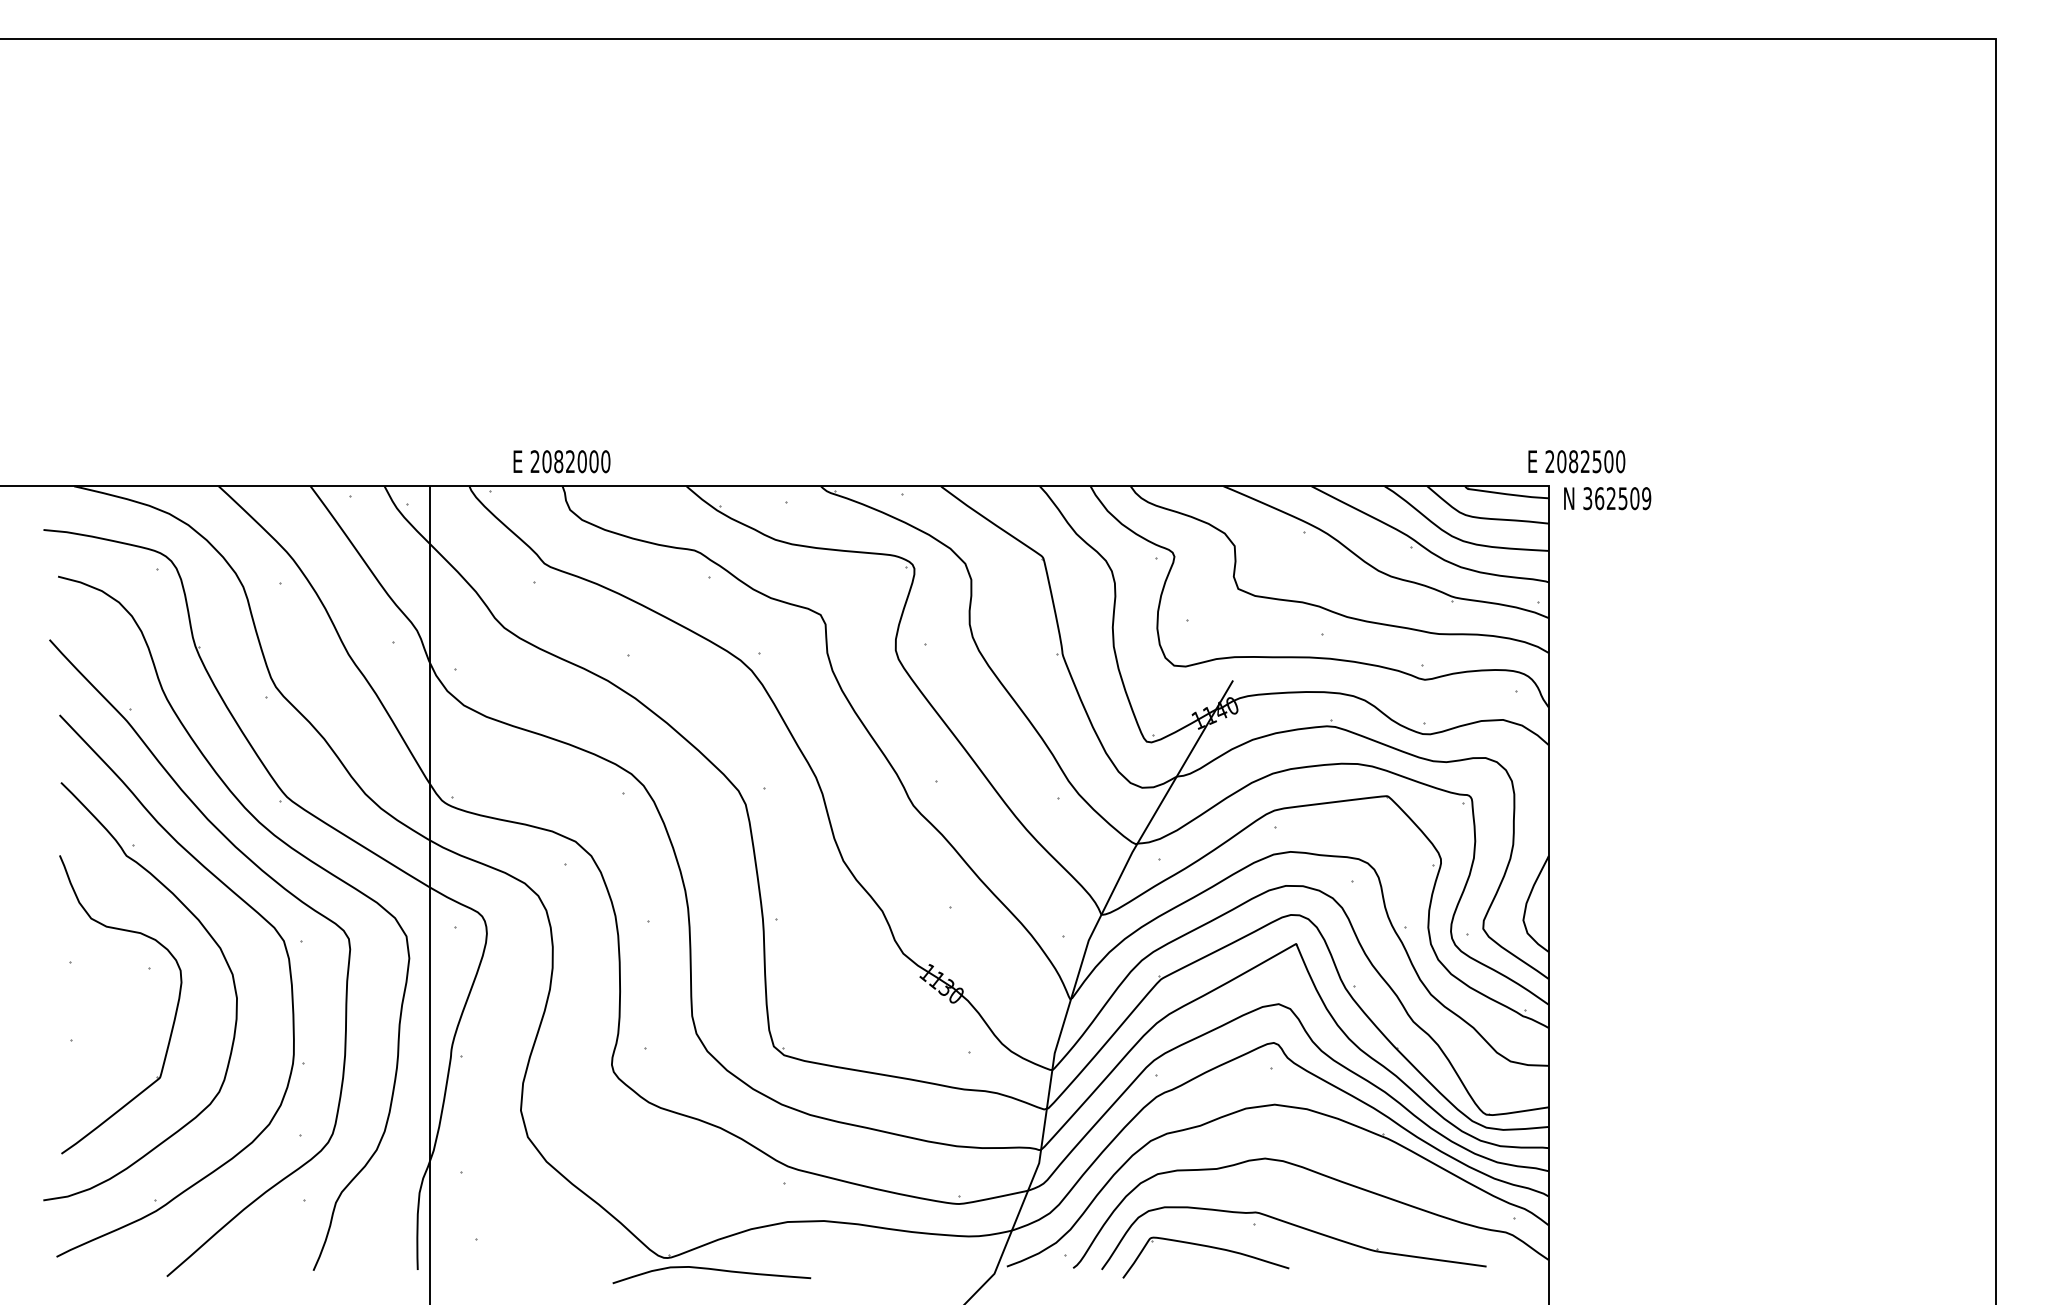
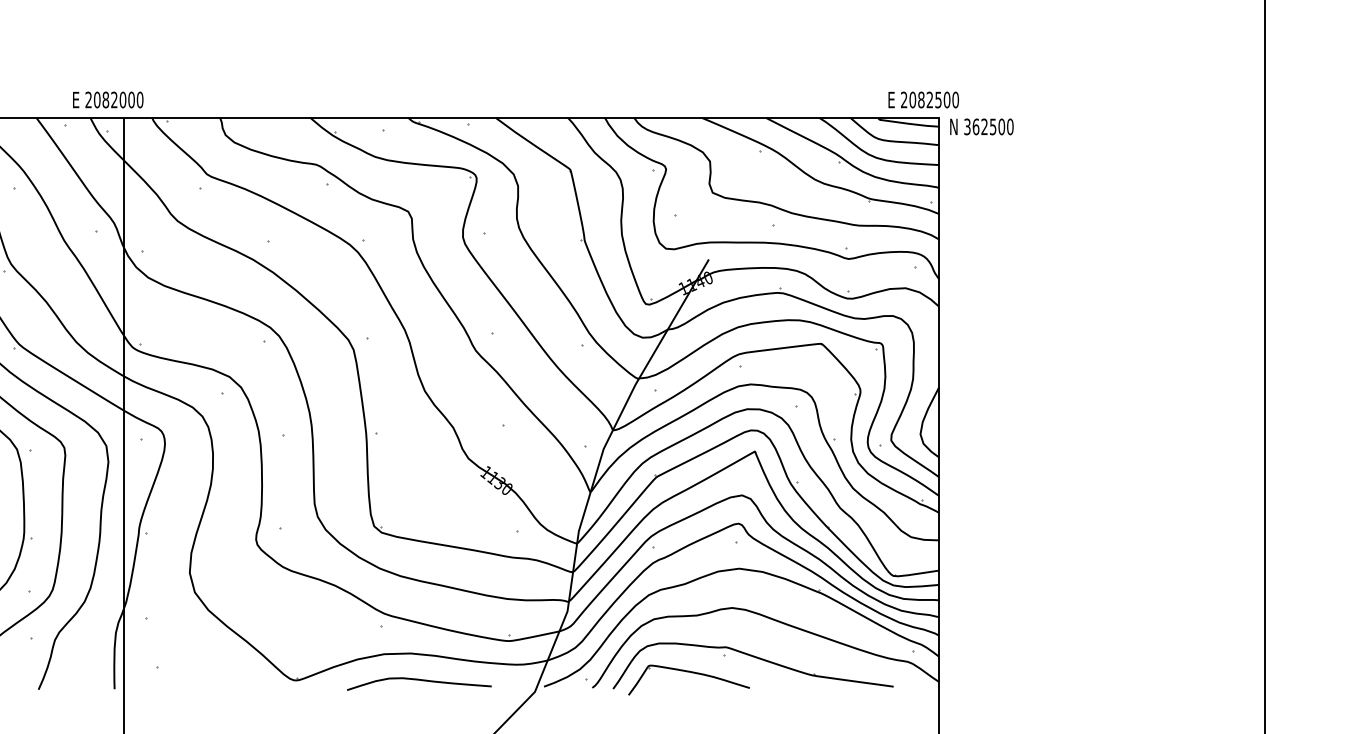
text: (561, 461) -> (107, 99), moved
text: (1576, 461) -> (923, 99), moved
text: (1646, 498) -> (1010, 126), 362509 -> 362500
curve: (712, 1270) -> (419, 680), moved

